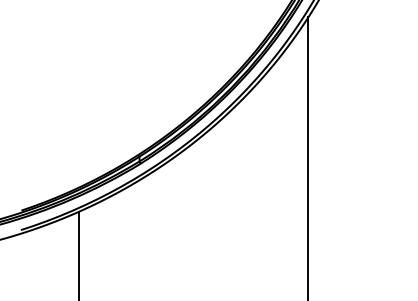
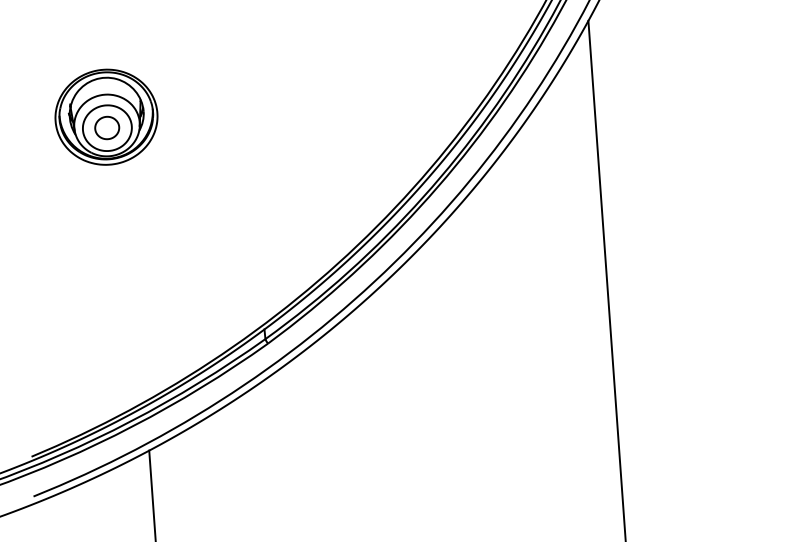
part: (69, 47) -> (105, 117), added

